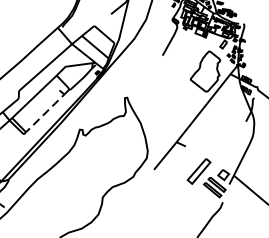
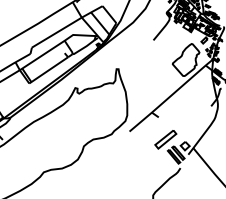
line: (43, 114) -> (48, 70), dashed -> solid

